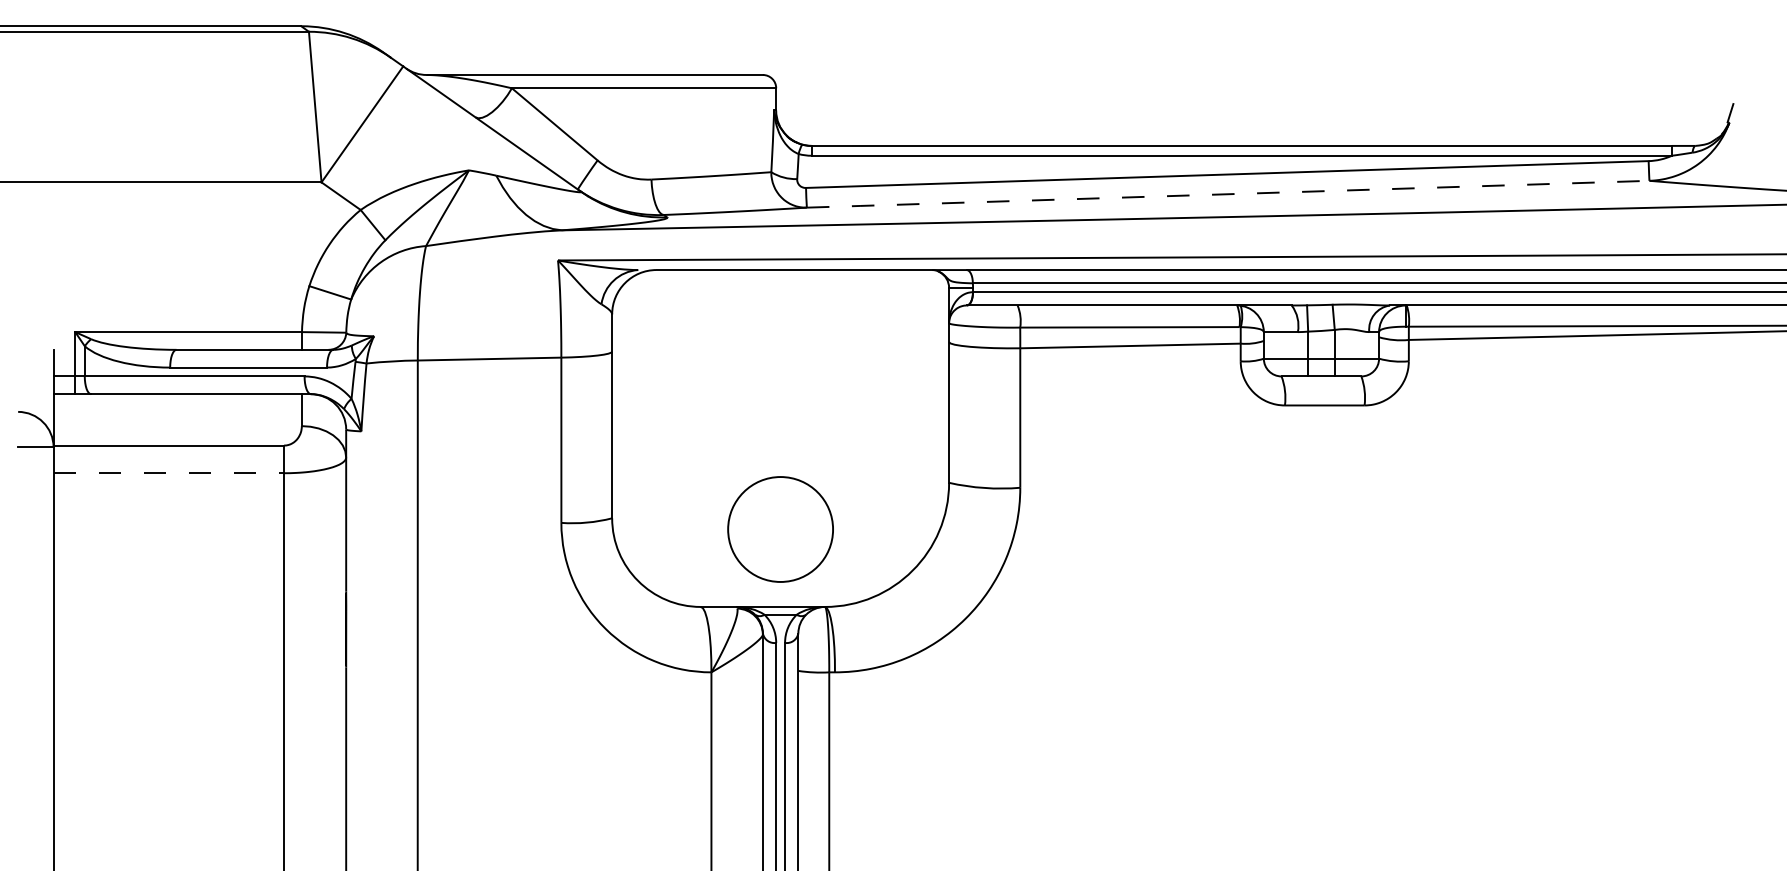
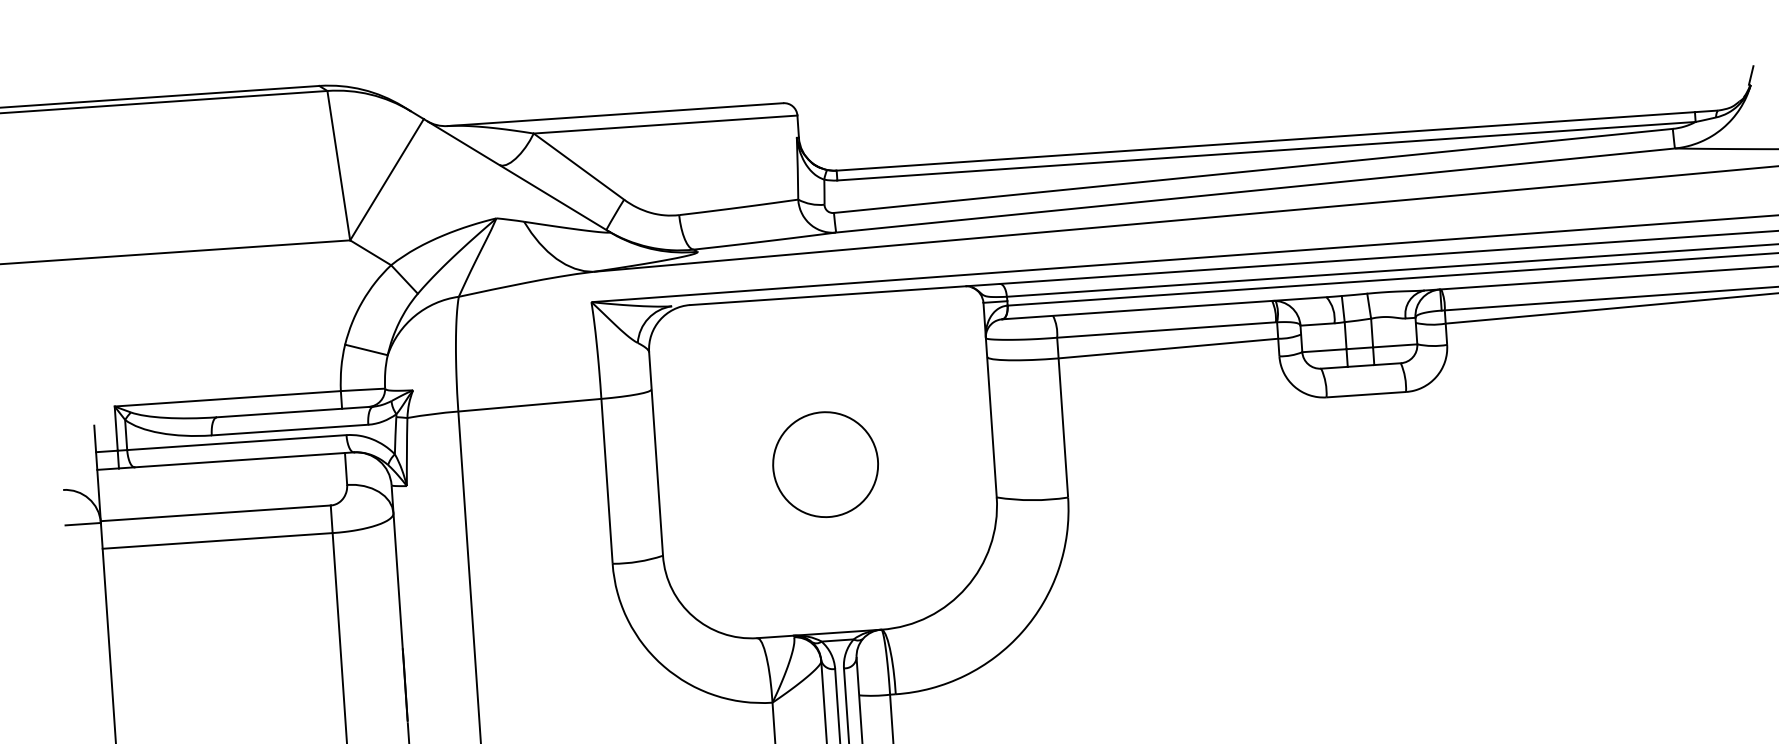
line: (1227, 194) -> (1254, 190), dashed -> solid
line: (169, 473) -> (218, 541), dashed -> solid
circle: (780, 529) -> (825, 464), moved

